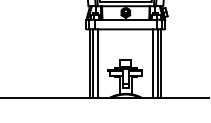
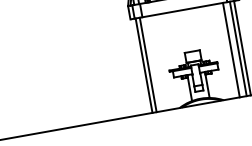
line: (98, 63) -> (155, 63), removed

